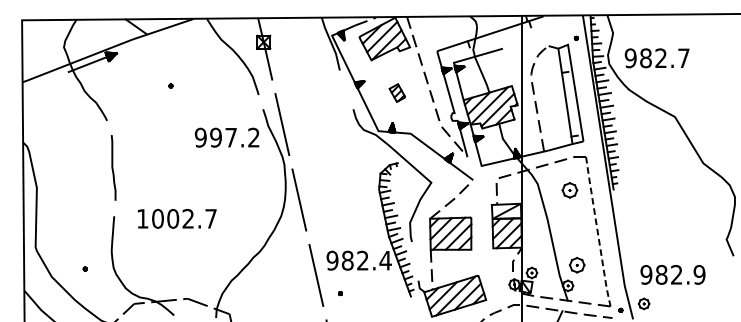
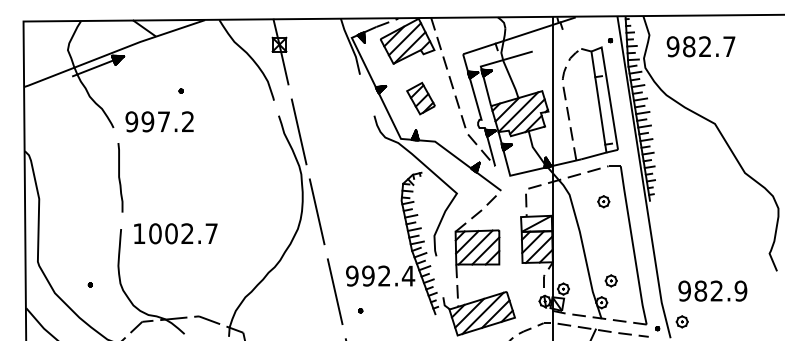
text: (656, 58) -> (700, 46), moved
part: (396, 93) -> (420, 98), size x1.67
text: (226, 137) -> (159, 121), moved
part: (569, 190) -> (603, 201), size x0.71
text: (176, 218) -> (175, 233), moved
line: (598, 231) -> (633, 245), dashed -> solid
text: (347, 260) -> (368, 275), 982.4 -> 992.4
part: (576, 264) -> (610, 280), size x0.71

